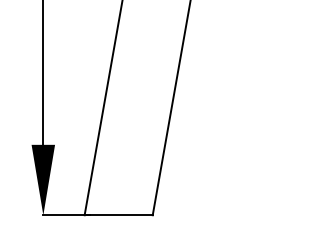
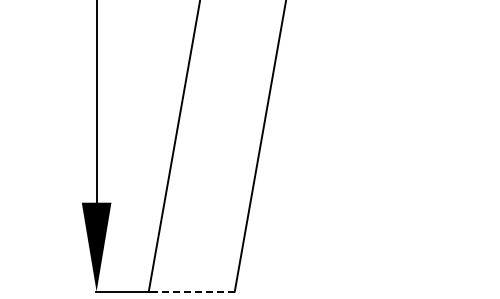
line: (118, 215) -> (191, 291), solid -> dashed

